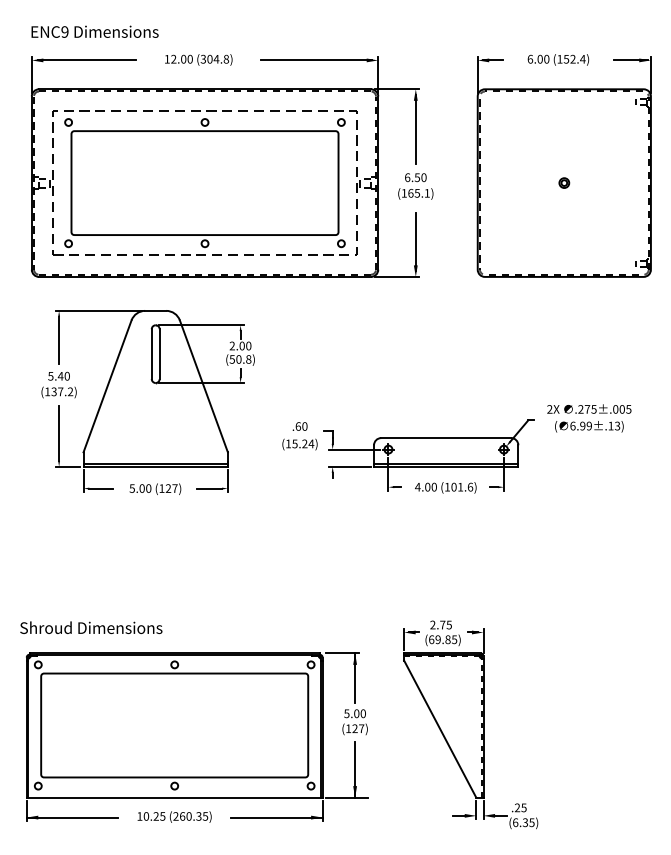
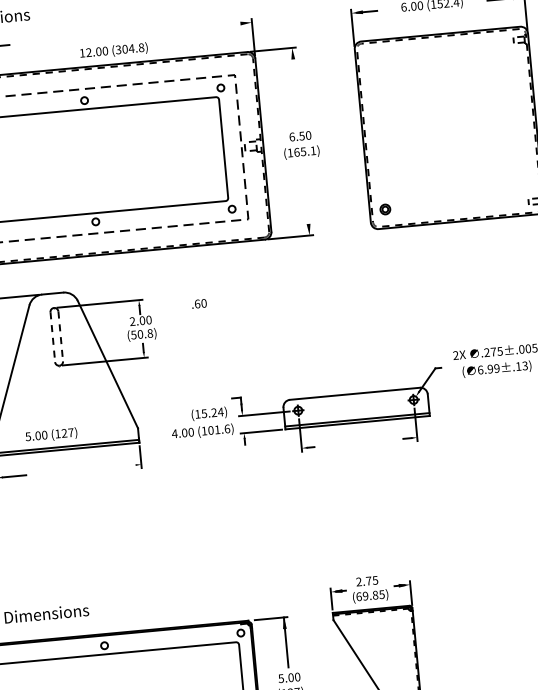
text: (198, 59) -> (113, 50), moved
line: (316, 60) -> (190, 28), removed
line: (415, 129) -> (295, 88), removed
part: (564, 182) -> (385, 208), moved
line: (415, 241) -> (306, 200), removed
line: (151, 354) -> (52, 337), solid -> dashed
line: (159, 354) -> (60, 336), solid -> dashed
text: (299, 426) -> (198, 303), moved
text: (445, 487) -> (202, 431), moved
text: (155, 488) -> (51, 434), moved
line: (209, 488) -> (122, 466), removed

